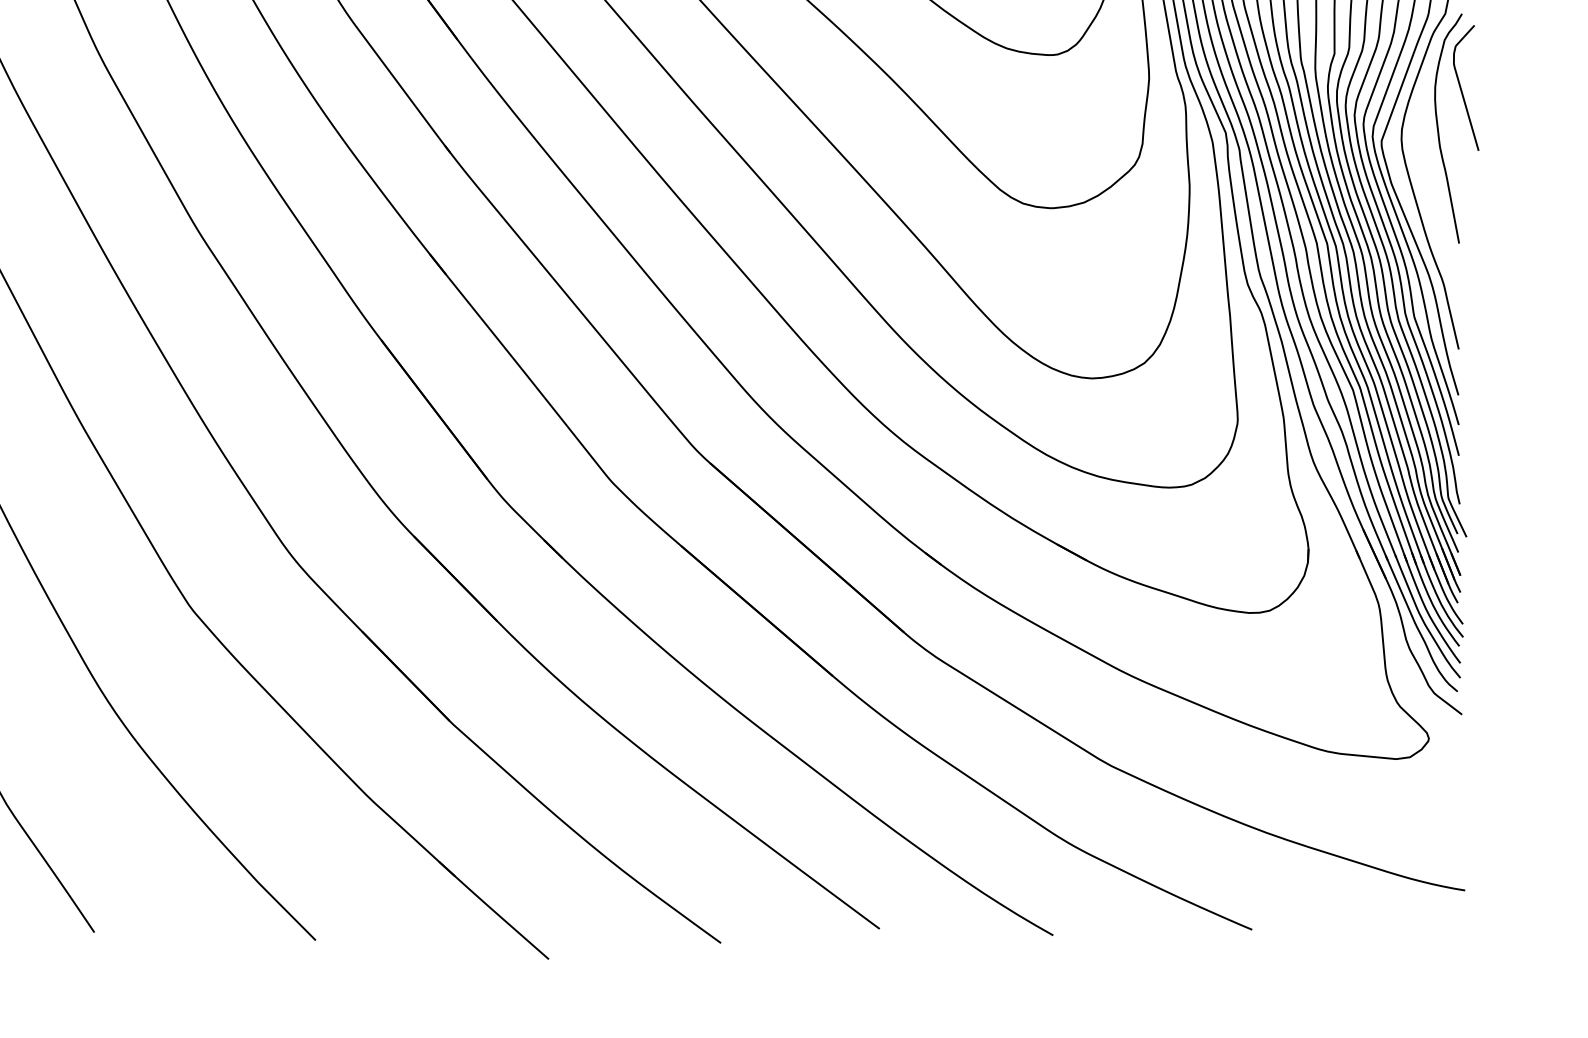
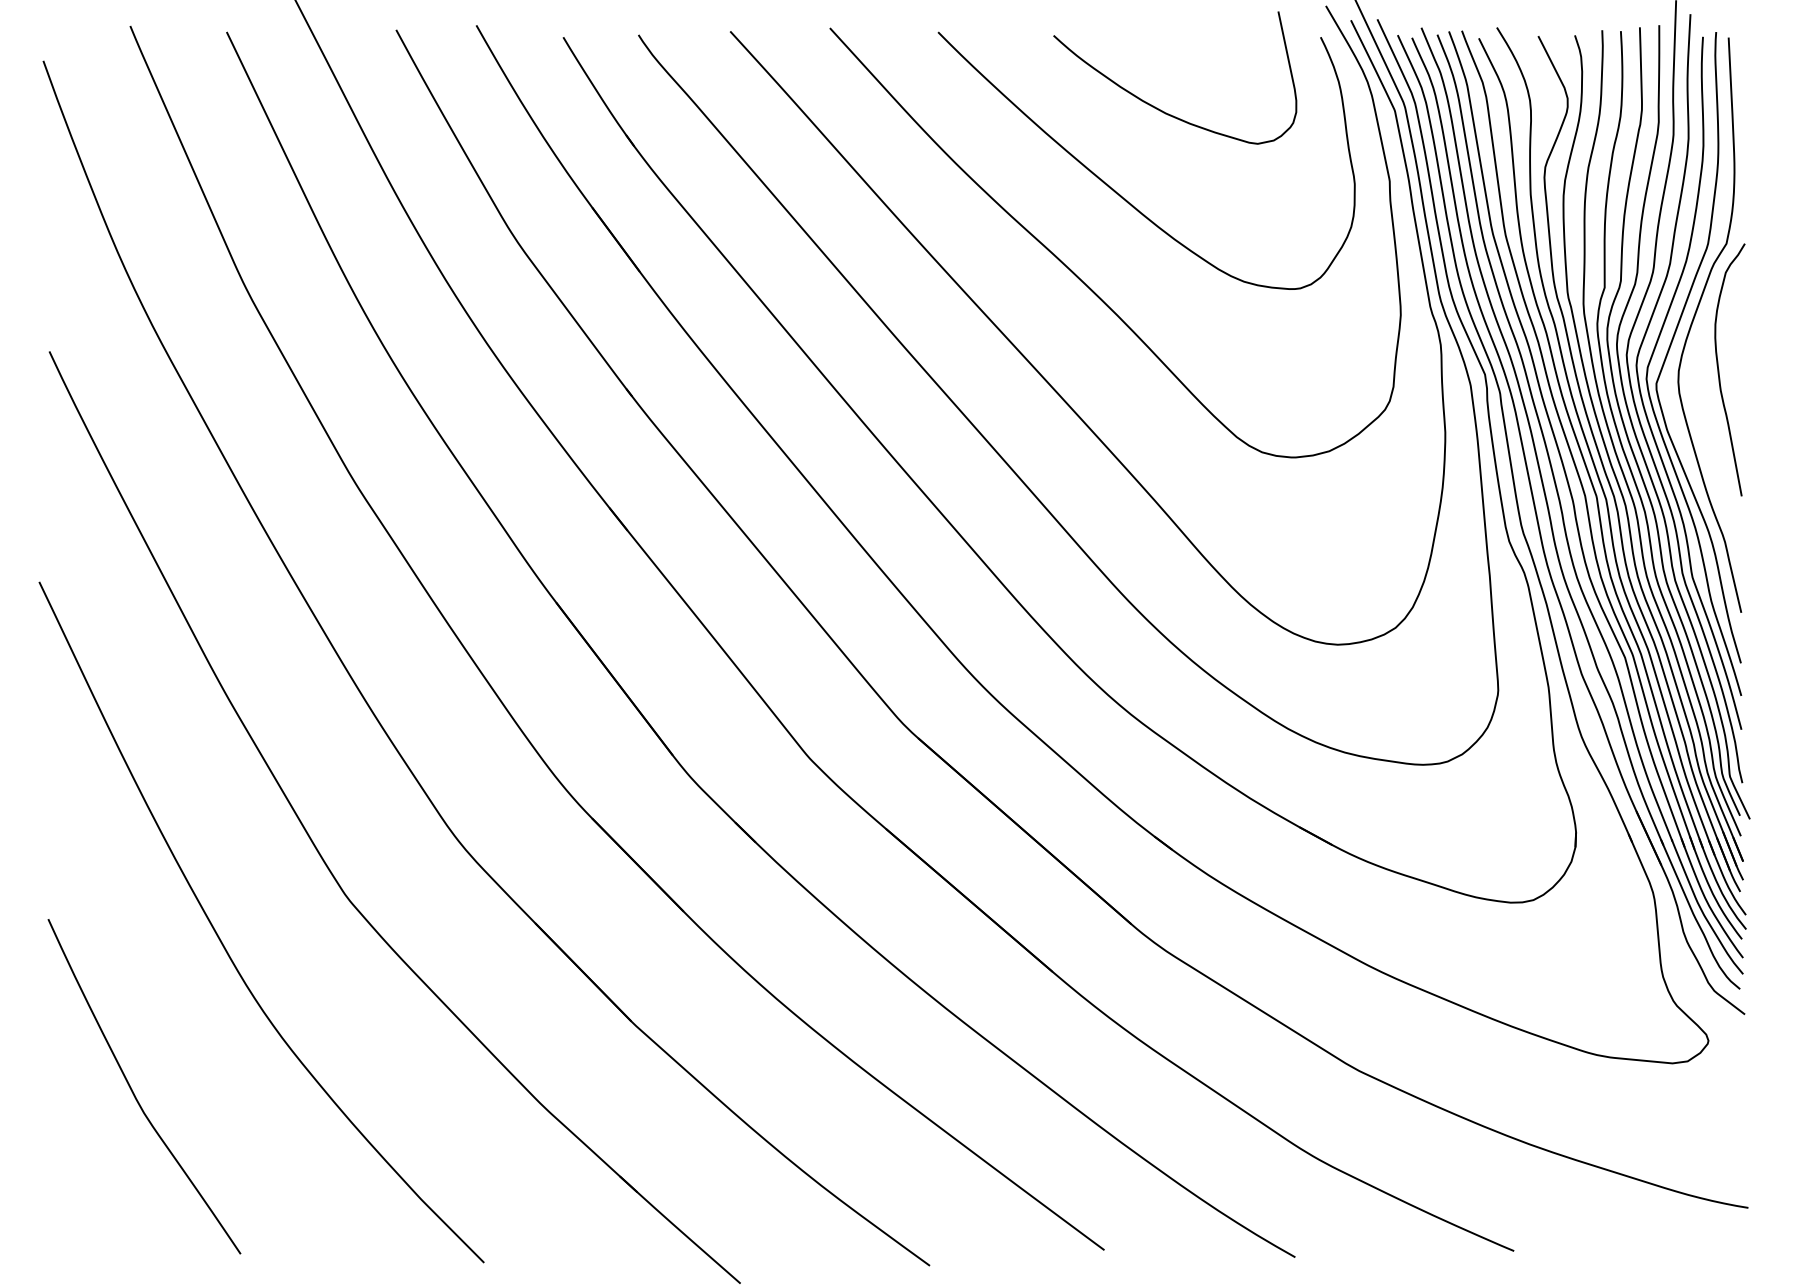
curve: (1461, 88) -> (1744, 325), removed

